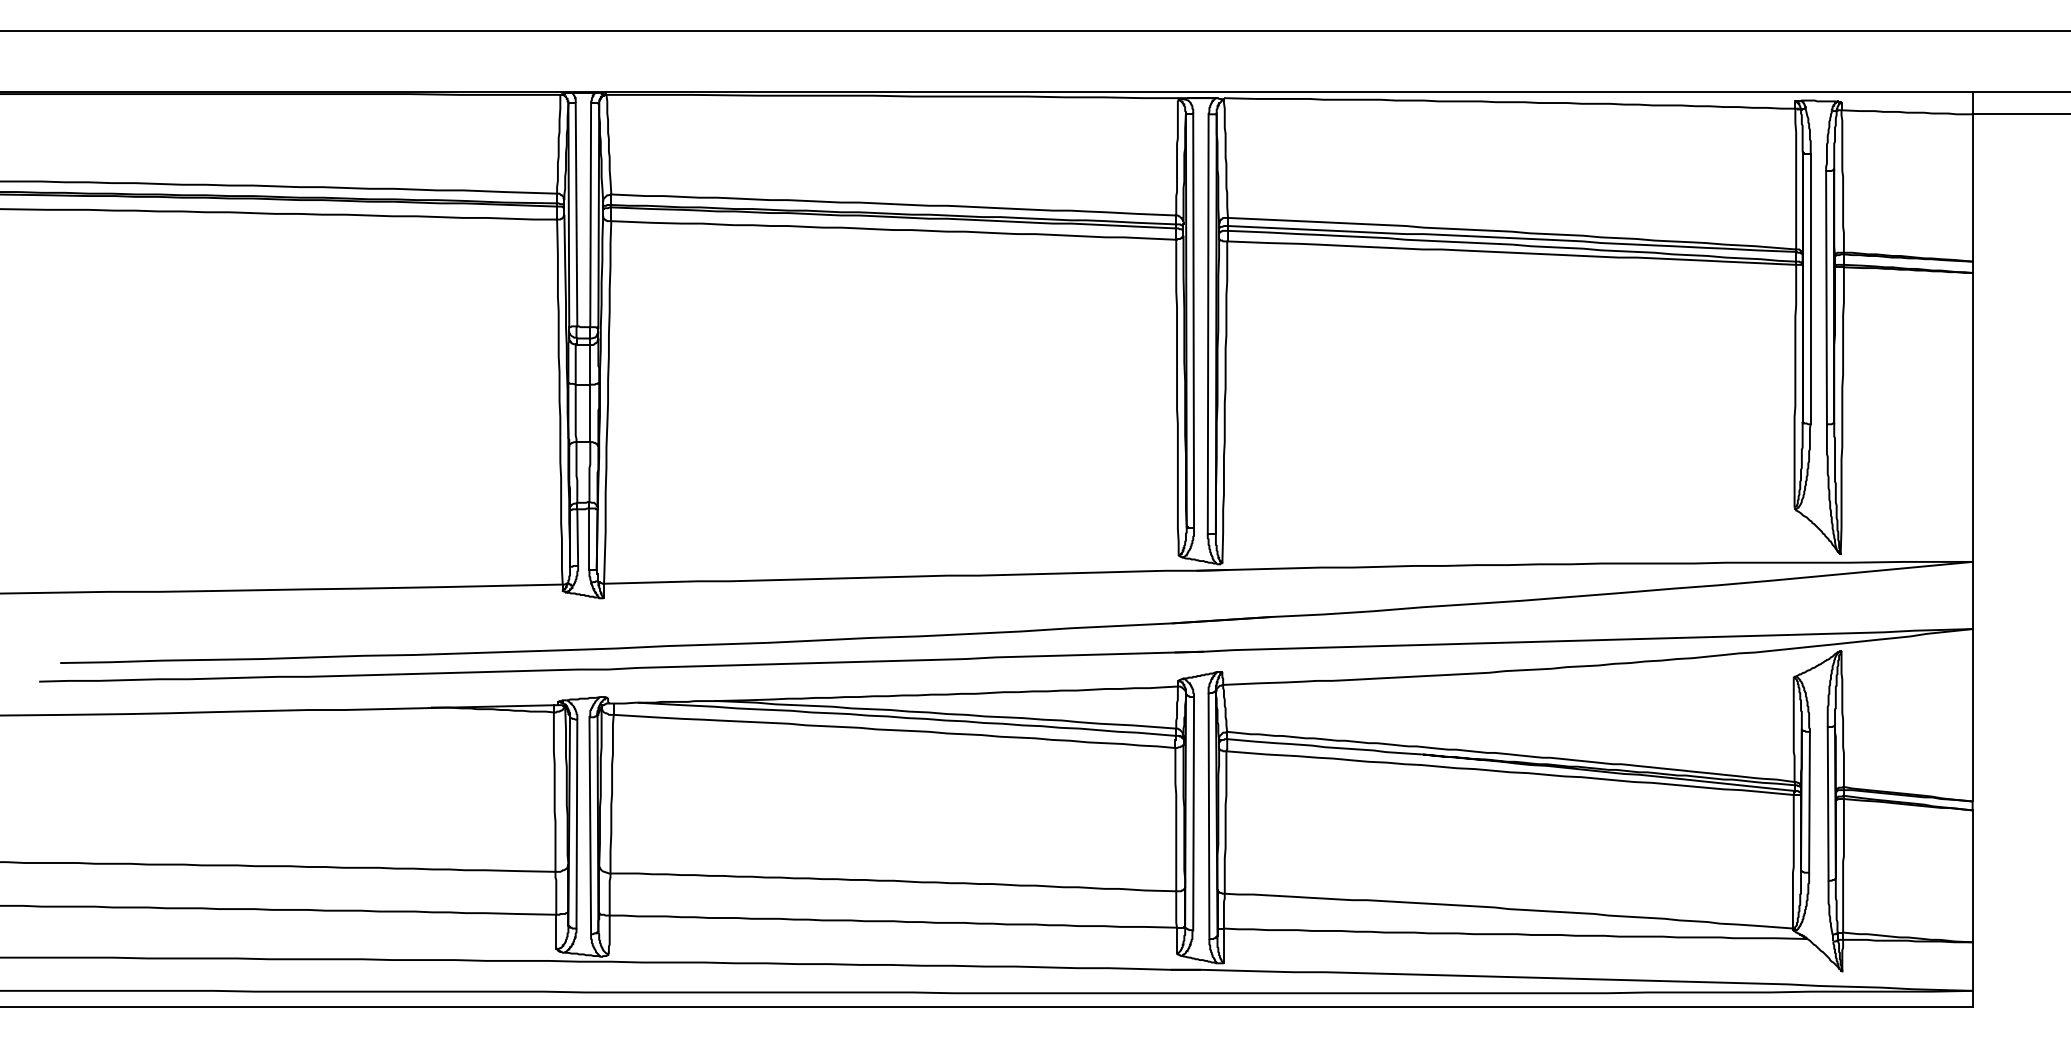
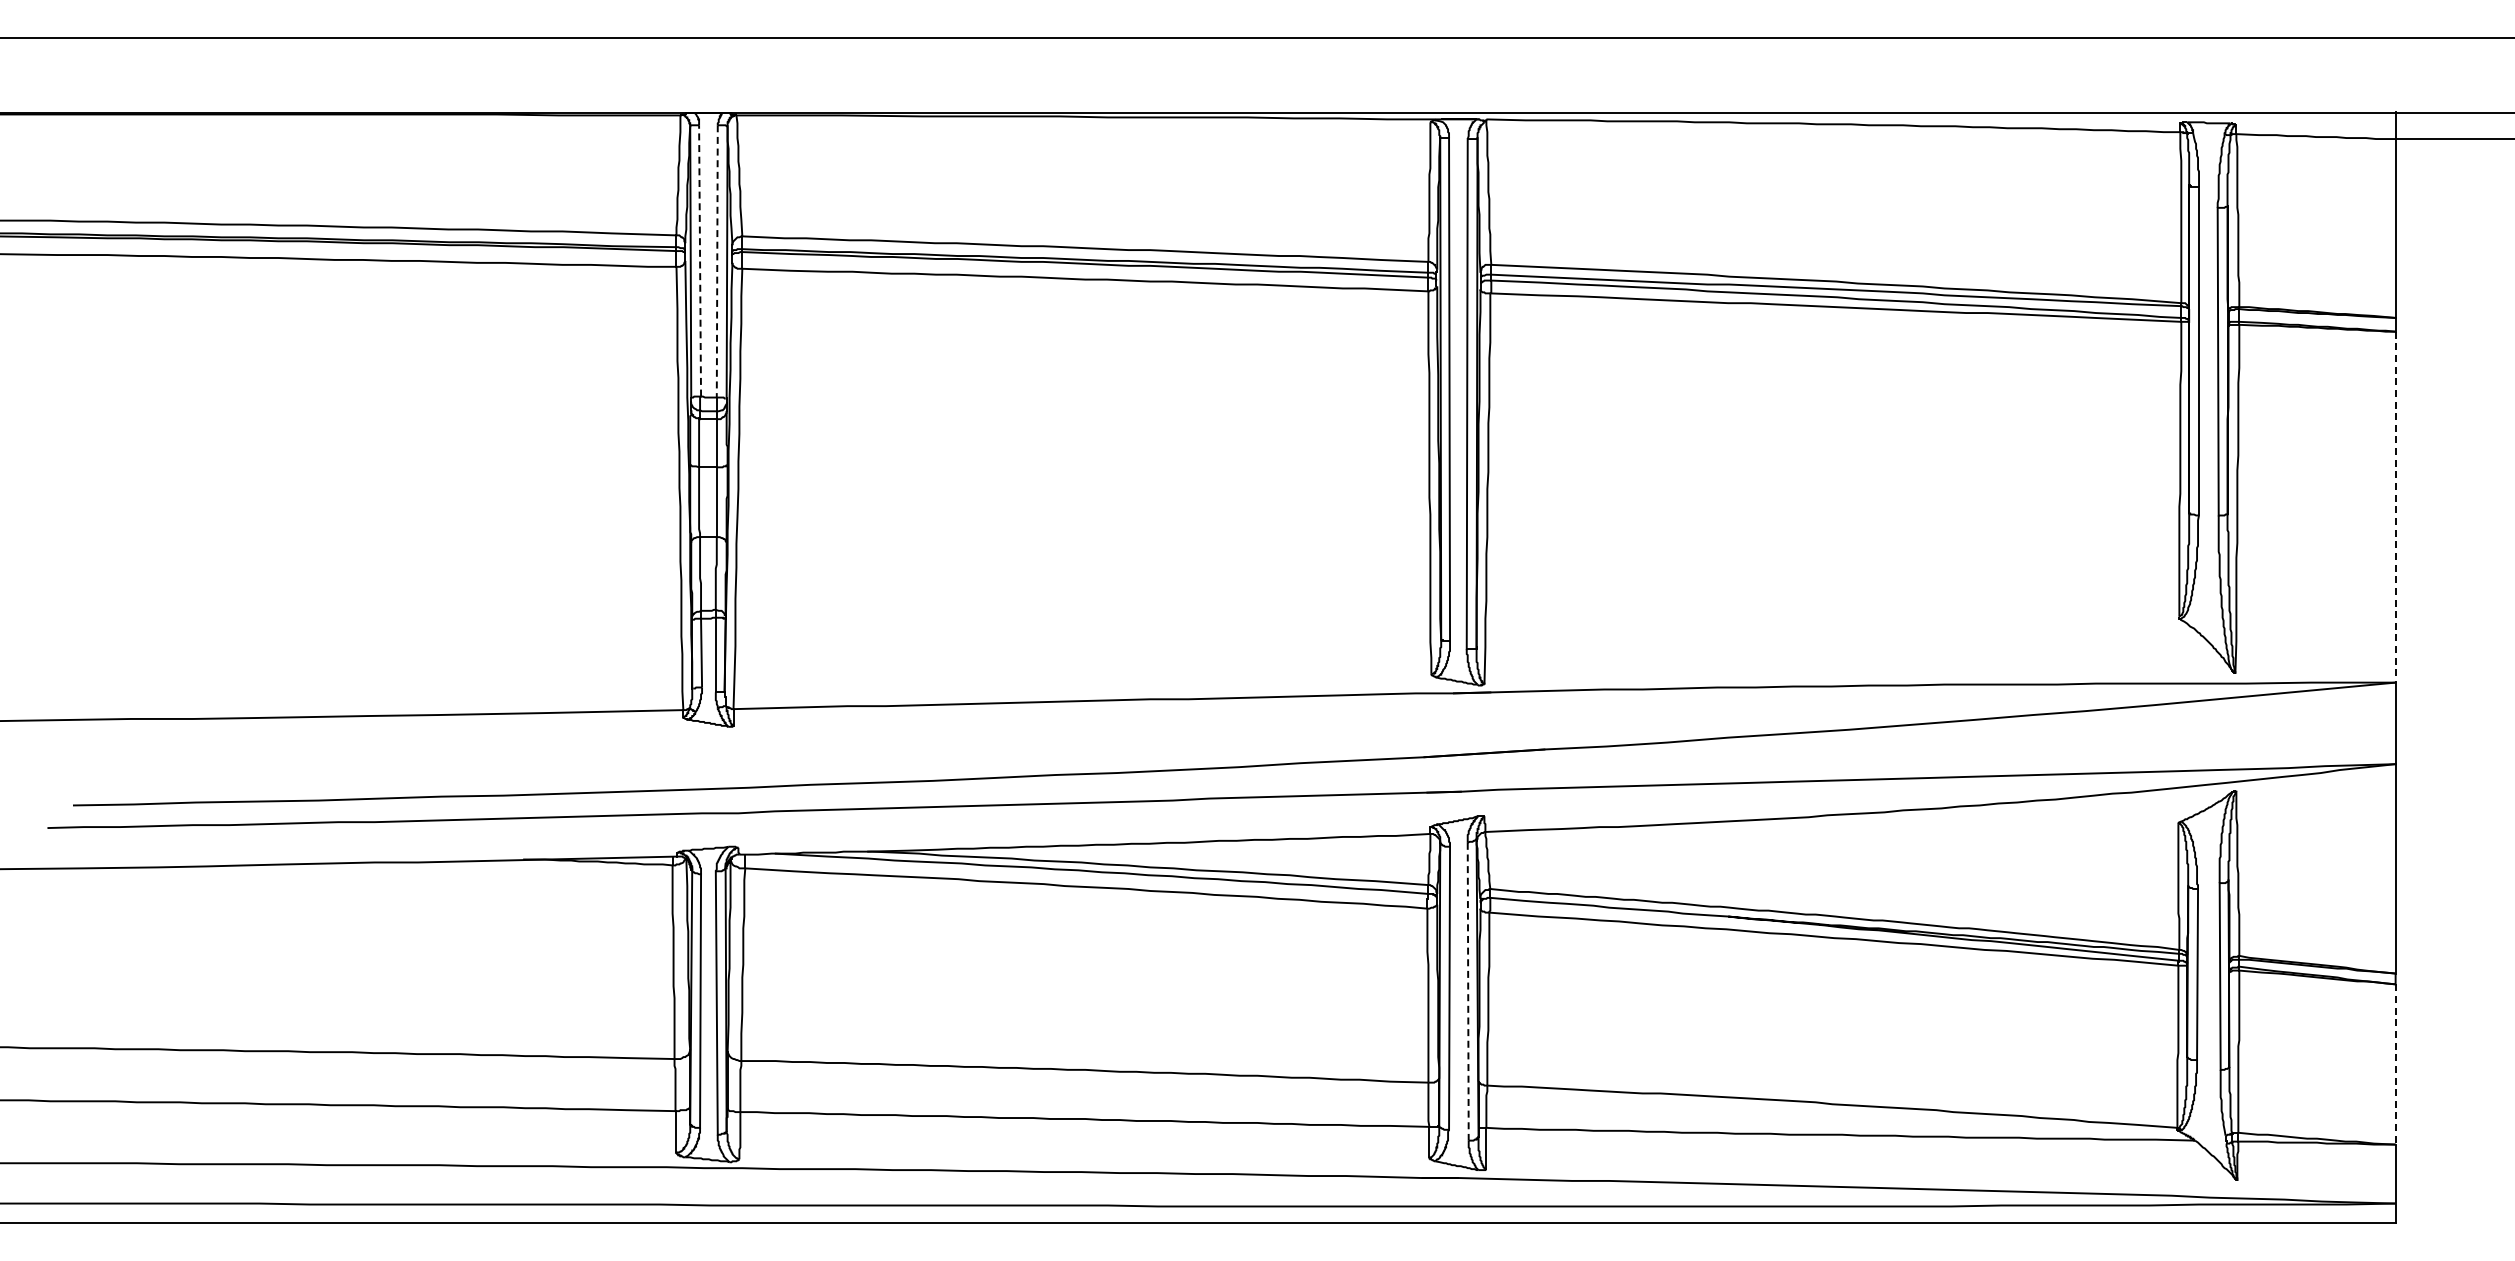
line: (576, 214) -> (700, 260), solid -> dashed
line: (590, 215) -> (717, 261), solid -> dashed
line: (1972, 417) -> (2395, 507), solid -> dashed
line: (1209, 816) -> (1468, 991), solid -> dashed
line: (1972, 876) -> (2395, 1064), solid -> dashed

